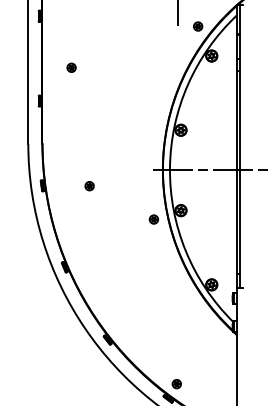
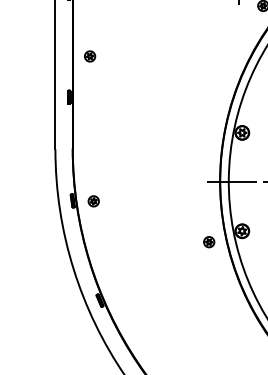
part: (71, 67) -> (89, 56), moved
part: (89, 186) -> (93, 201), moved

